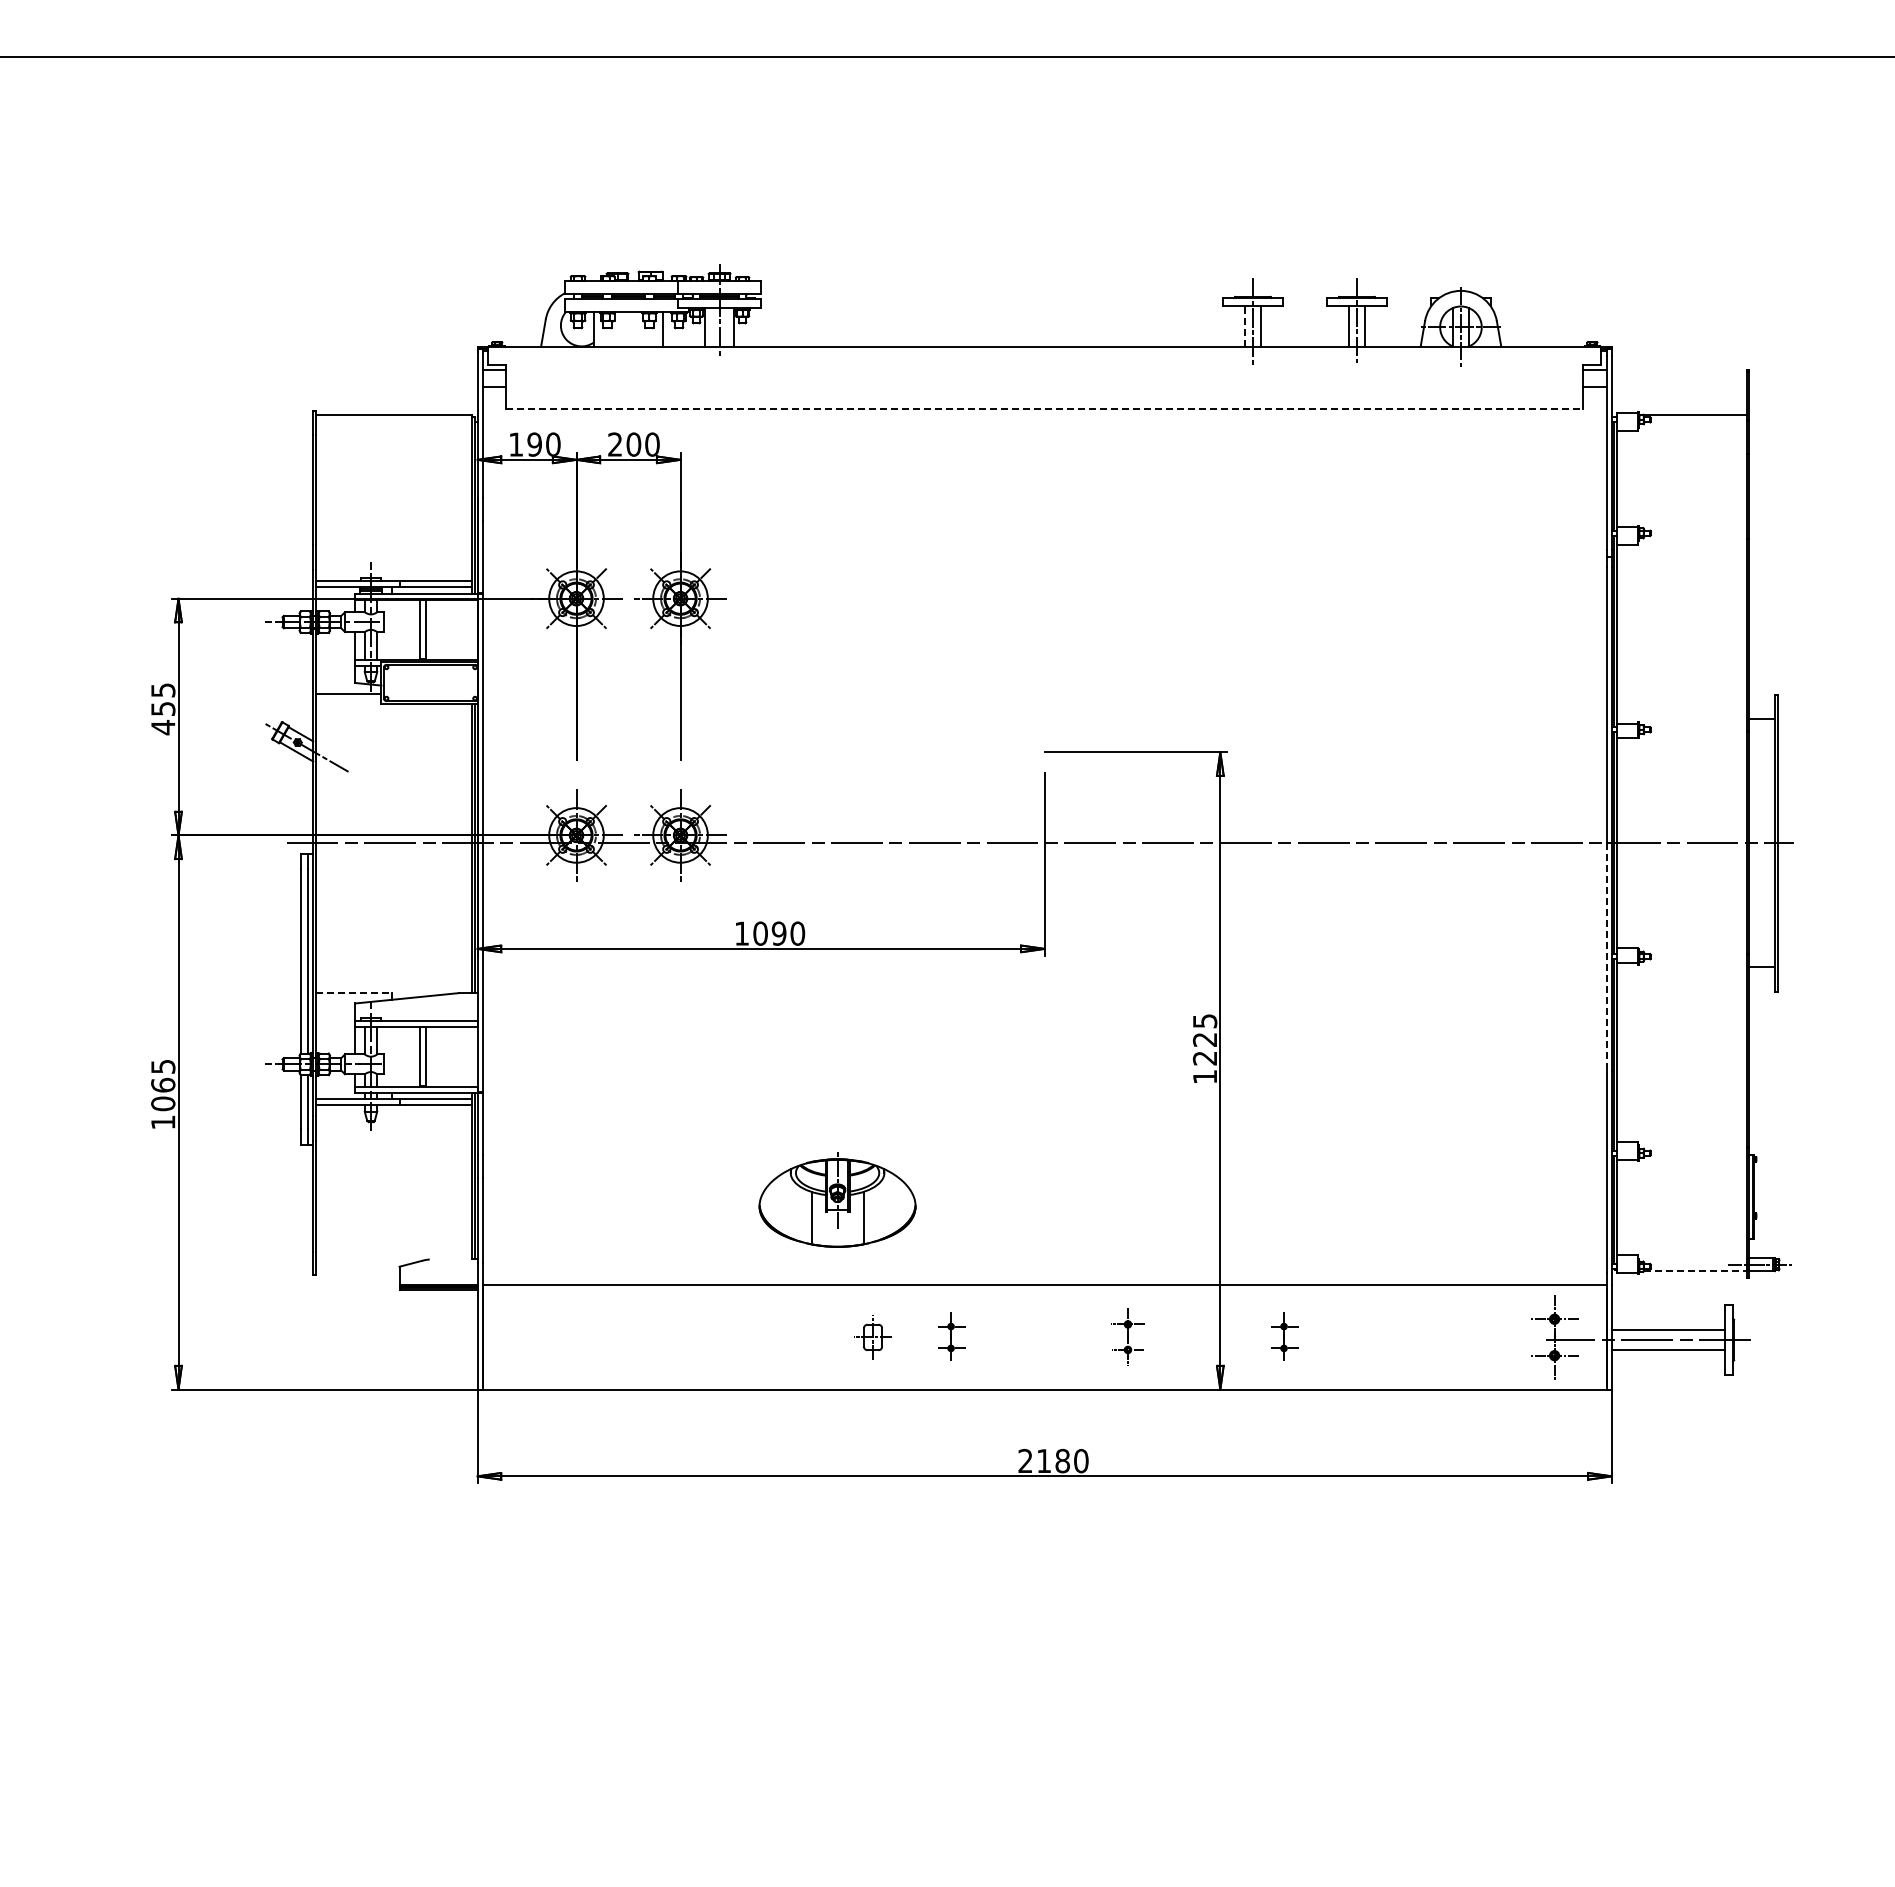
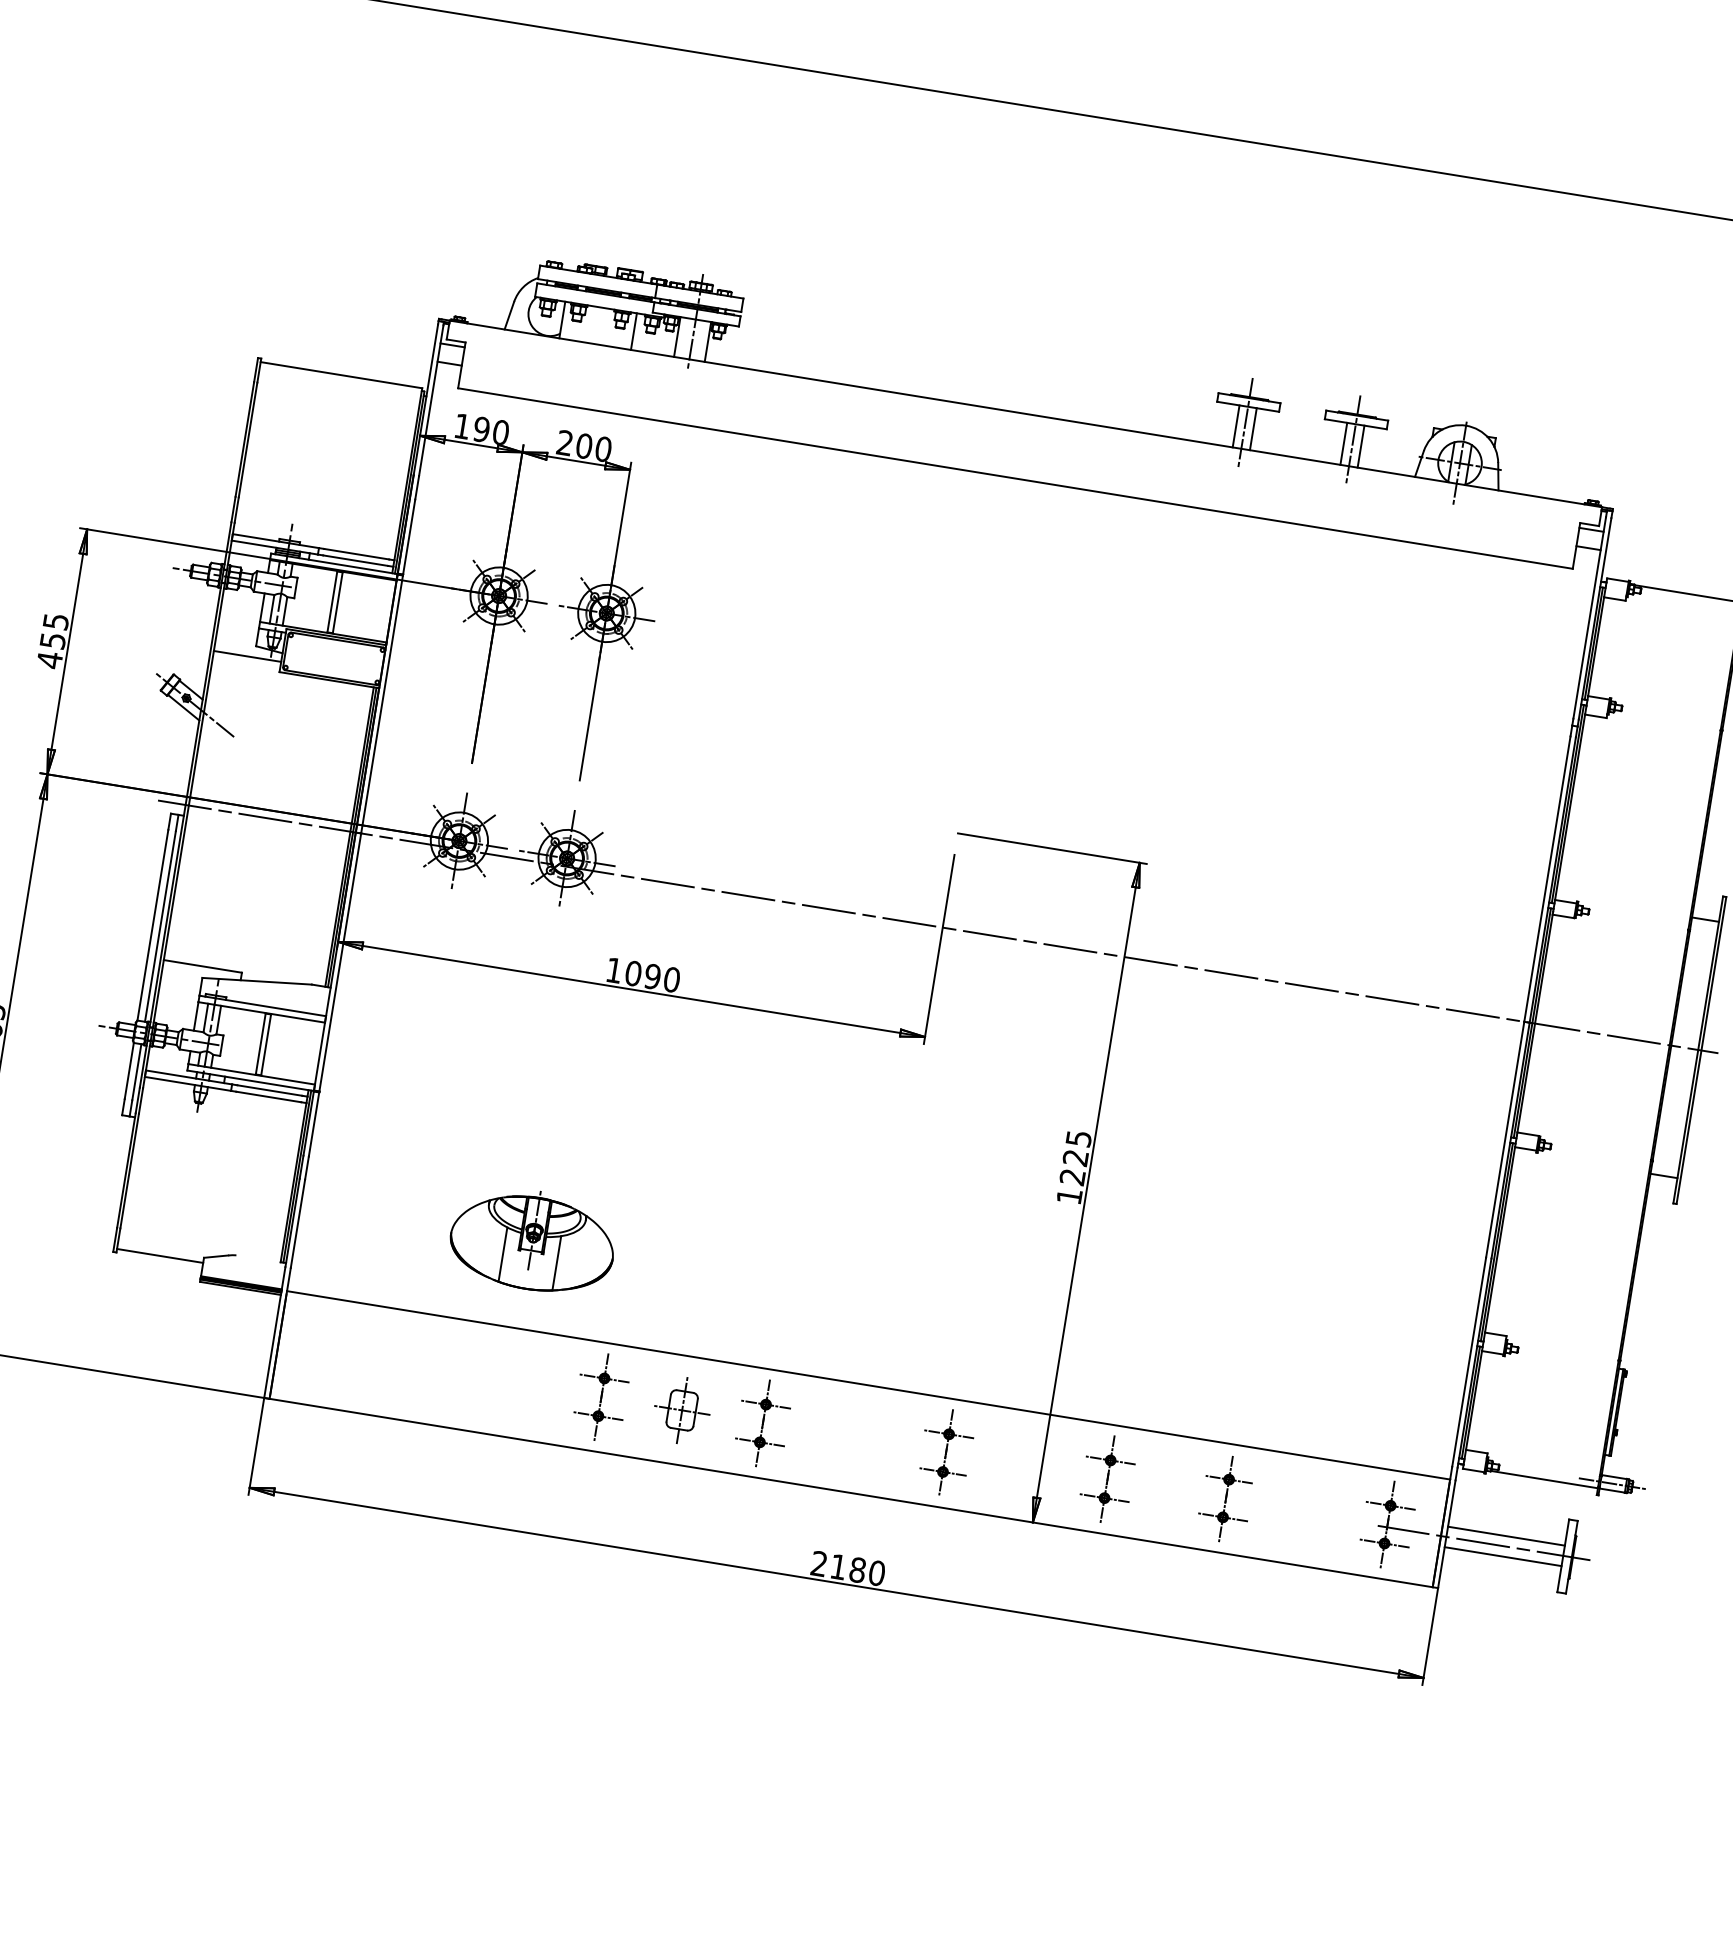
line: (1244, 326) -> (1236, 426), dashed -> solid
line: (1045, 409) -> (1016, 478), dashed -> solid
line: (1606, 957) -> (1505, 1140), dashed -> solid
line: (354, 992) -> (203, 966), dashed -> solid
part: (837, 1199) -> (532, 1239), moved
line: (357, 1271) -> (159, 1255), added
line: (1695, 1271) -> (1544, 1479), dashed -> solid
part: (1127, 1336) -> (945, 1452), size x1.43
part: (794, 1337) -> (600, 1397), added
part: (872, 1337) -> (681, 1410), size x1.43
part: (950, 1337) -> (762, 1423), size x1.67
part: (1283, 1337) -> (1106, 1479), size x1.67
part: (1398, 1337) -> (1226, 1498), added

